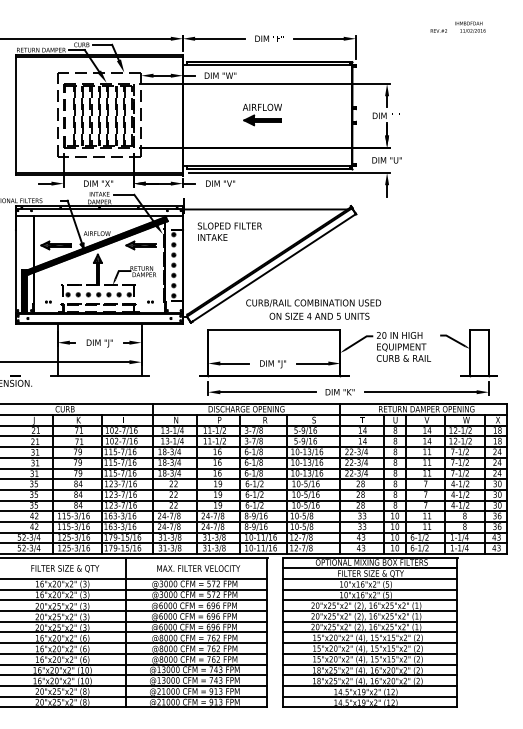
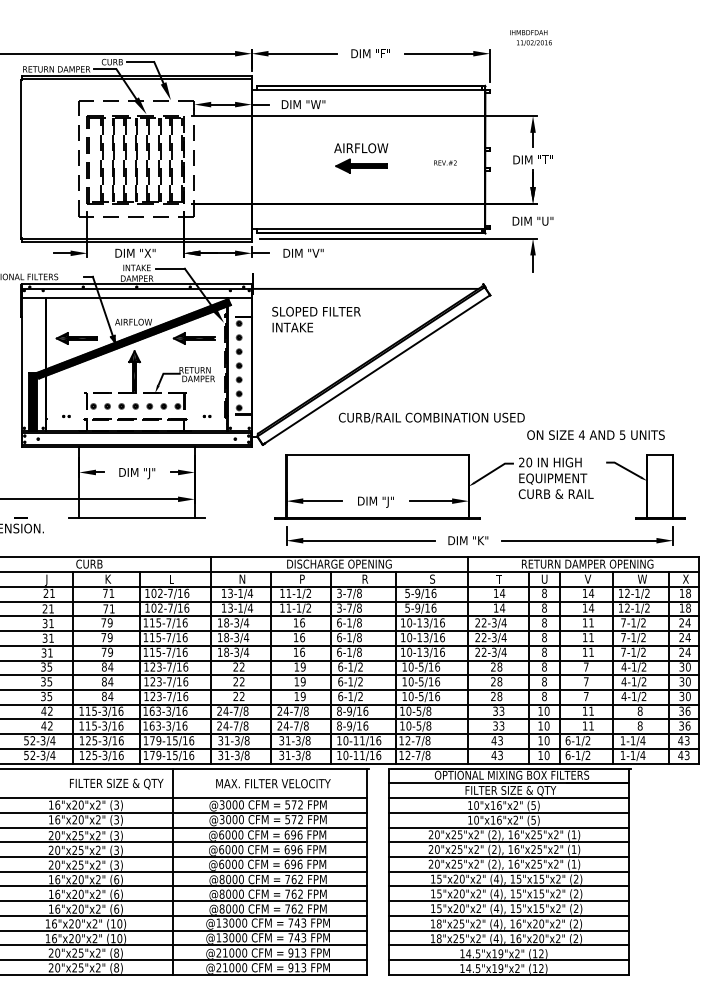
text: (470, 27) -> (530, 37), moved
text: (438, 30) -> (445, 162), moved
text: (319, 315) -> (595, 434), moved
text: (65, 568) -> (116, 783), moved

